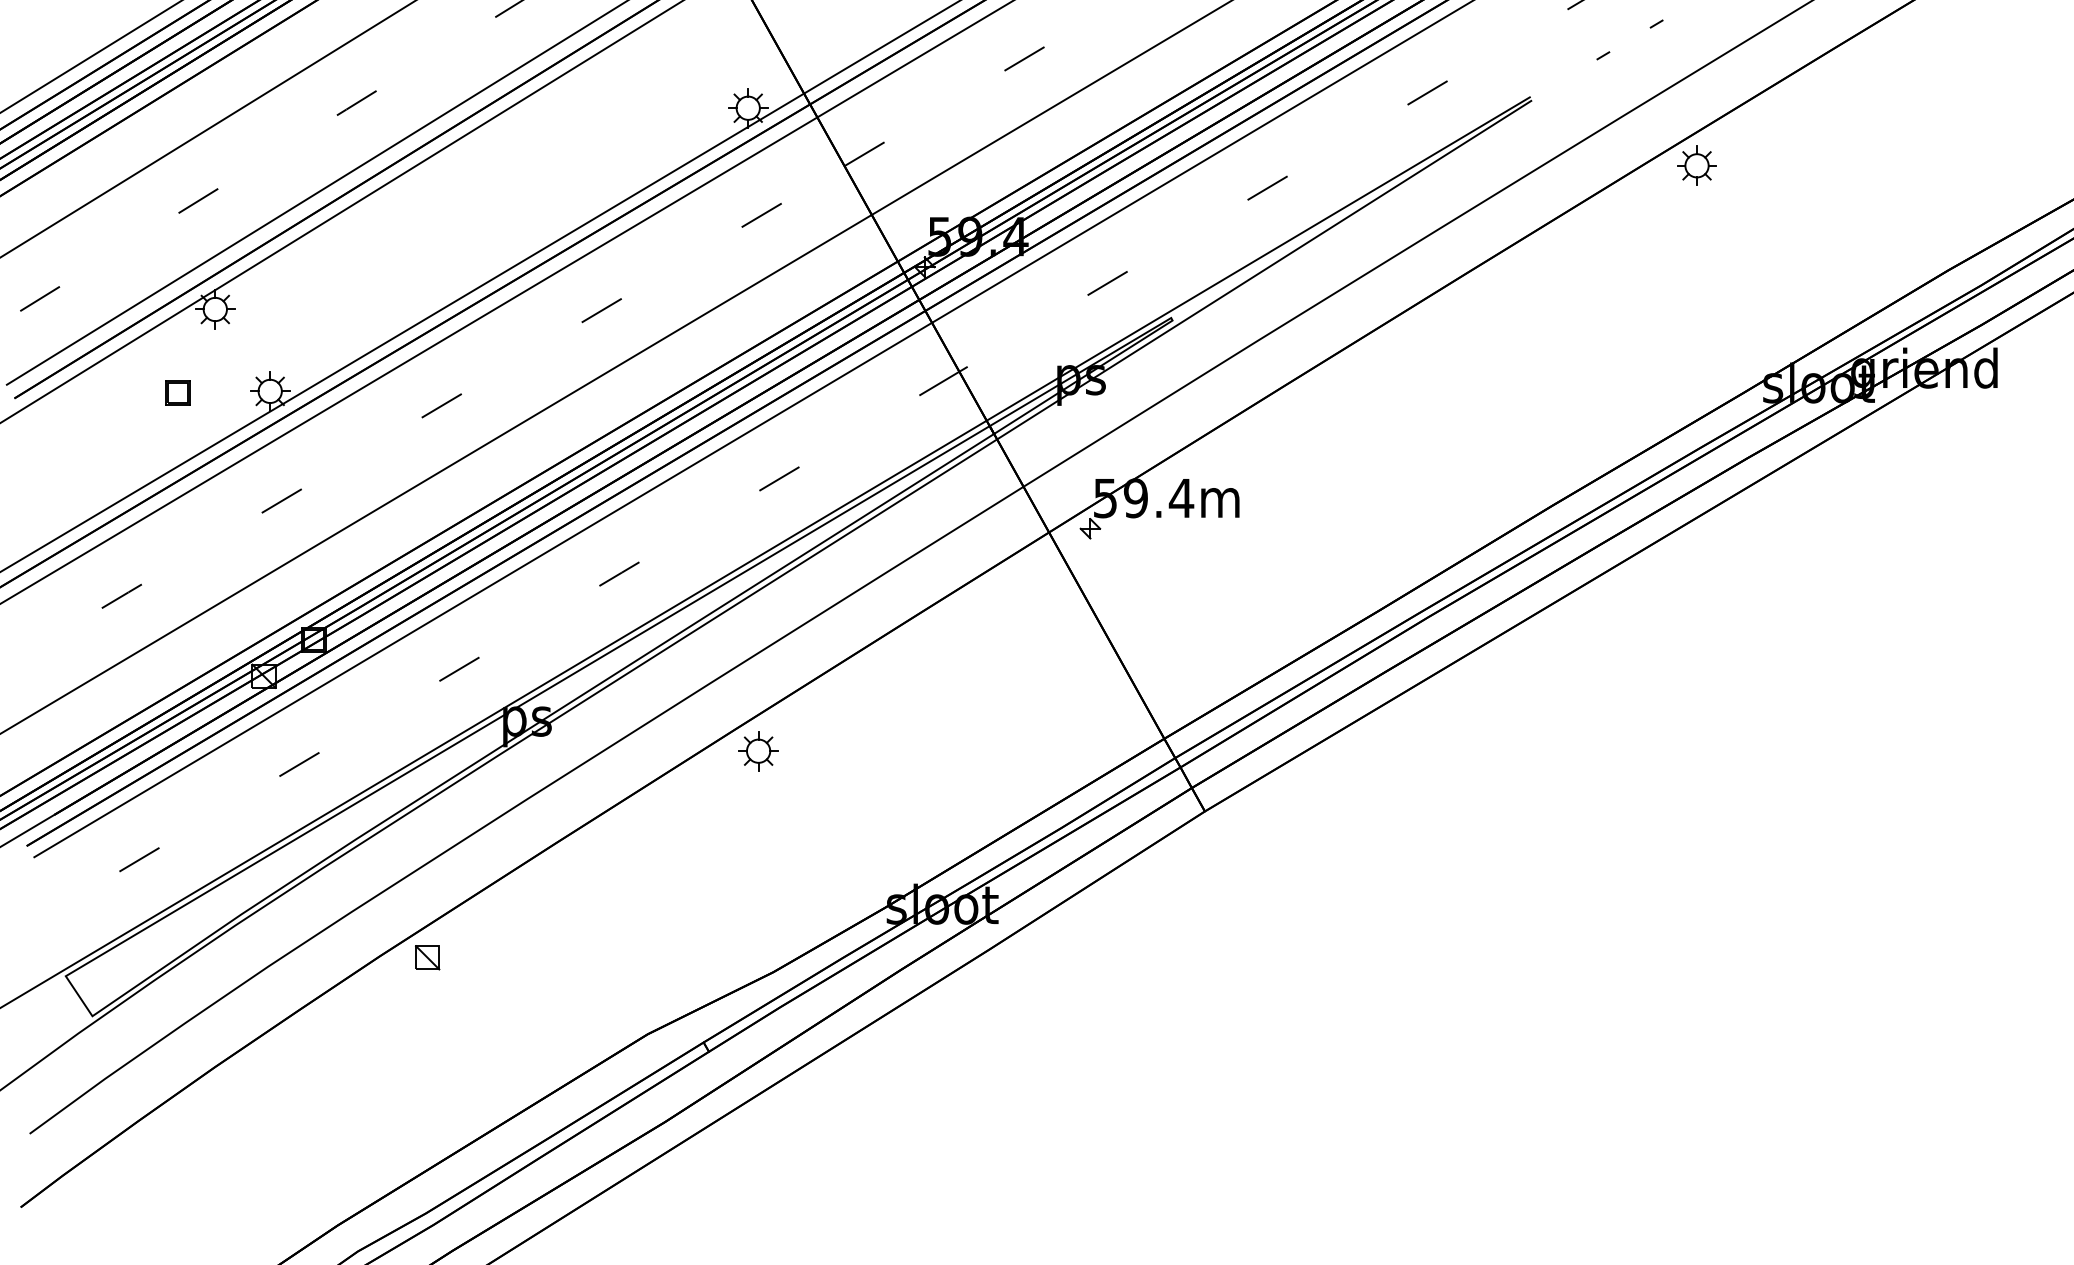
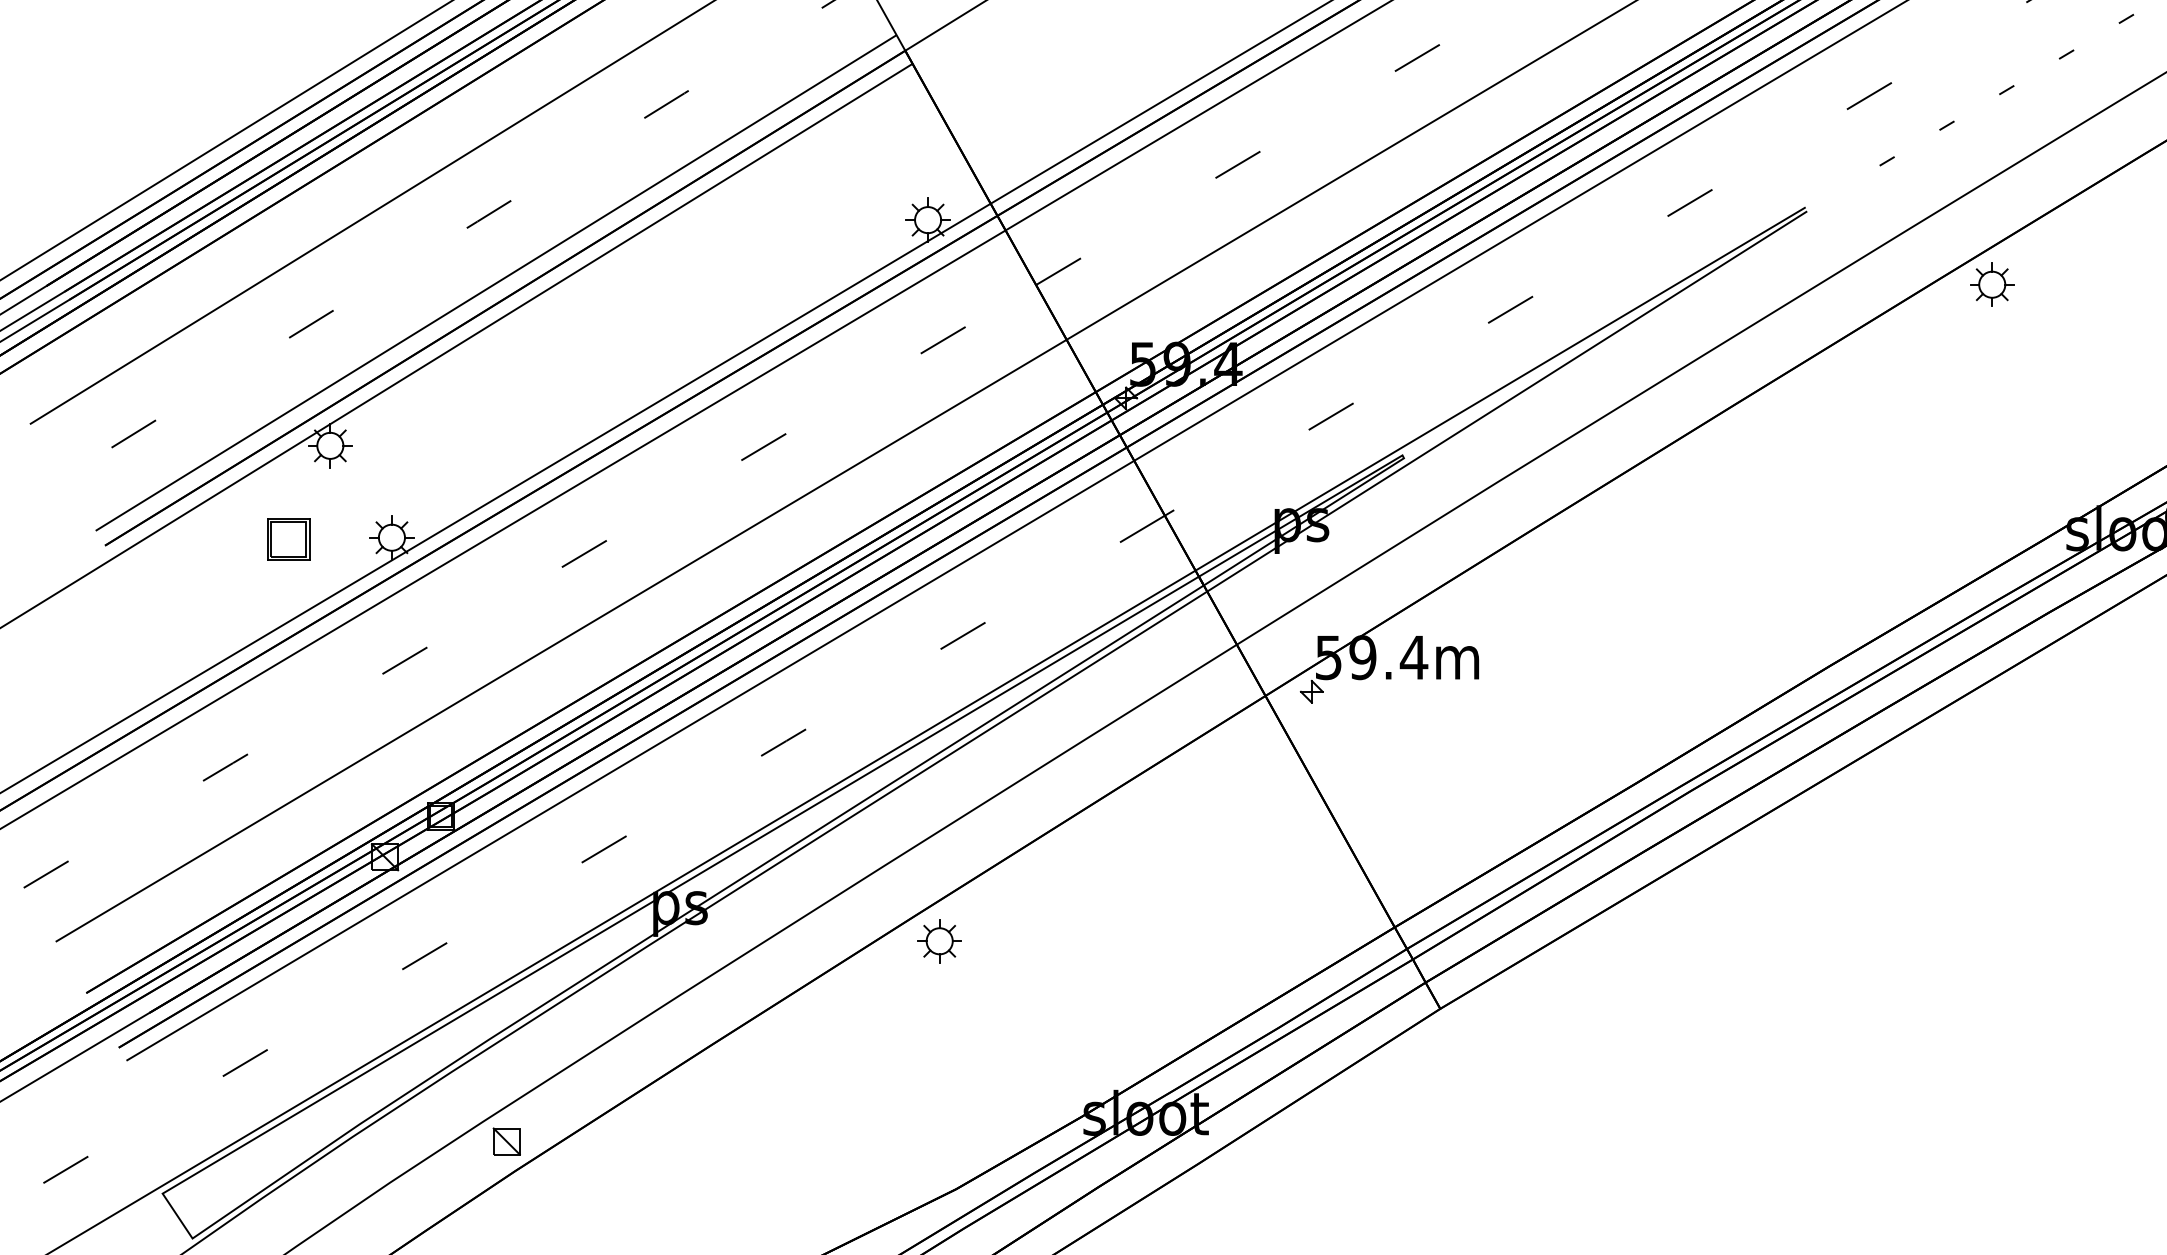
part: (177, 392) -> (287, 538), size x1.6
part: (427, 957) -> (506, 1141), moved

